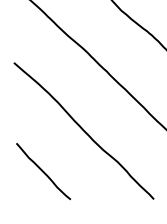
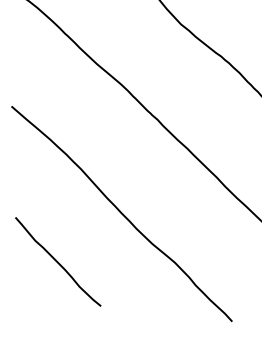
curve: (43, 171) -> (58, 261), moved

